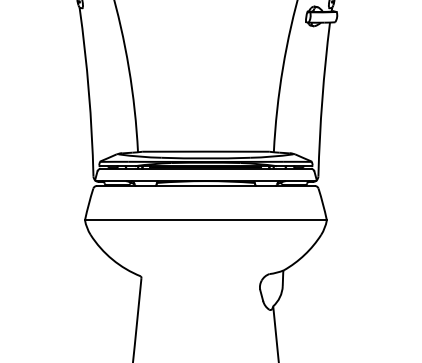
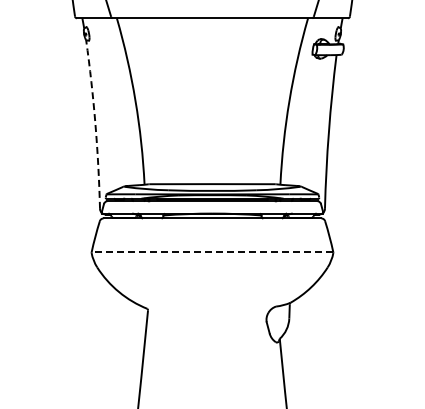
arc: (88, 92) -> (95, 124), solid -> dashed
line: (205, 220) -> (212, 252), solid -> dashed

